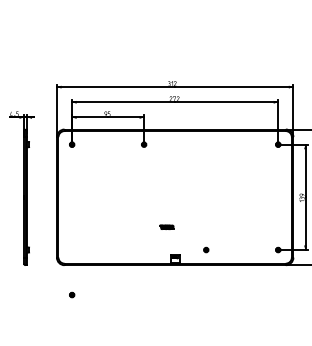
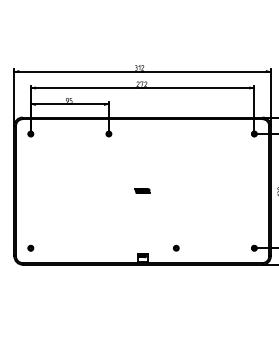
part: (166, 226) -> (141, 190), moved
part: (72, 294) -> (31, 247), moved

